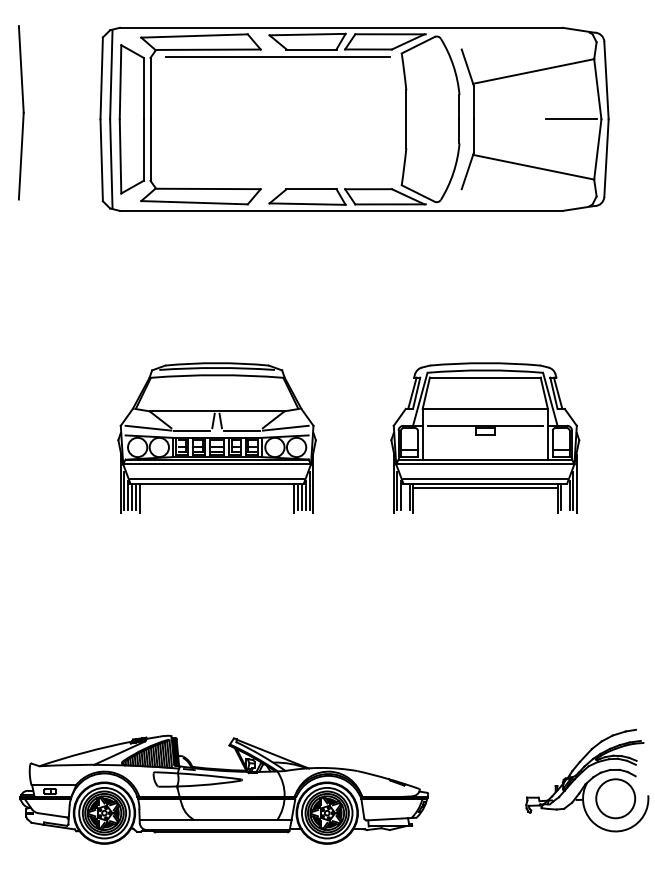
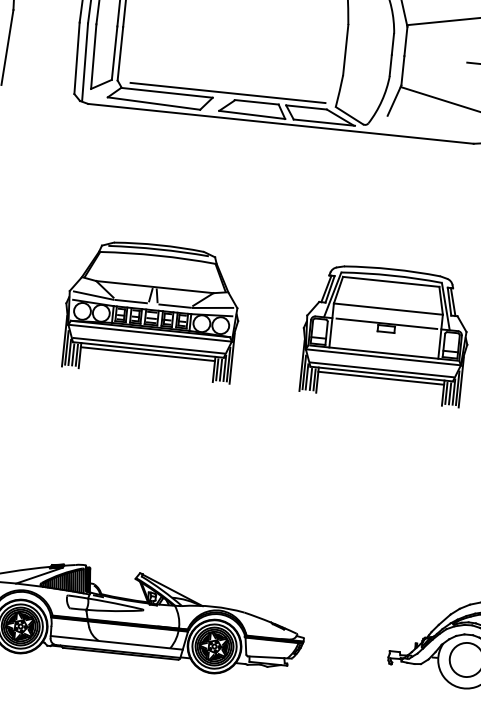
line: (277, 181) -> (228, 92), added
line: (217, 488) -> (148, 354), added
line: (405, 498) -> (310, 379), added
line: (565, 498) -> (450, 394), added

